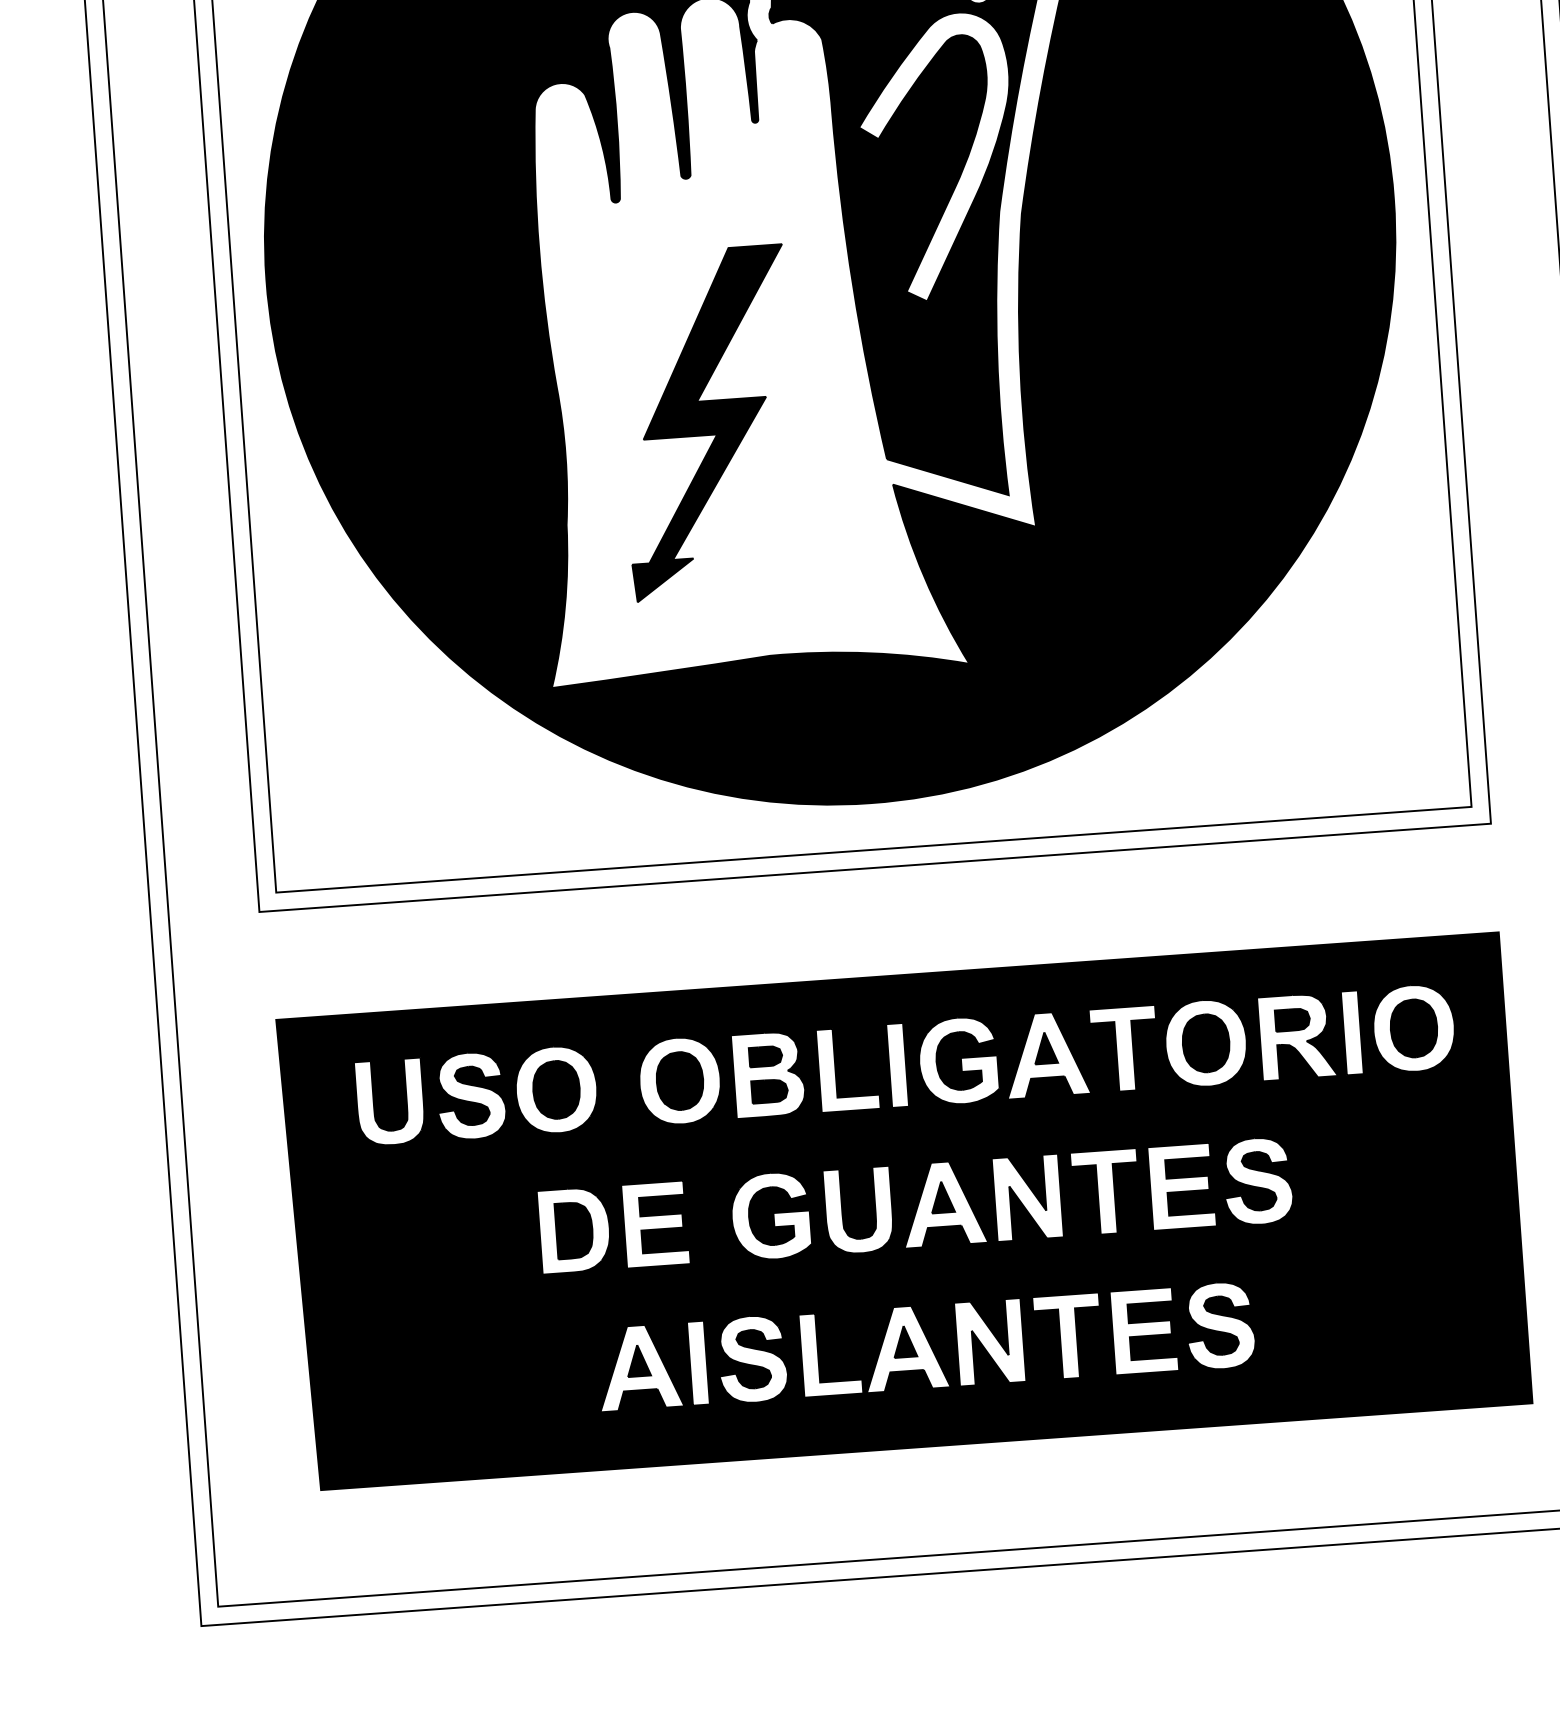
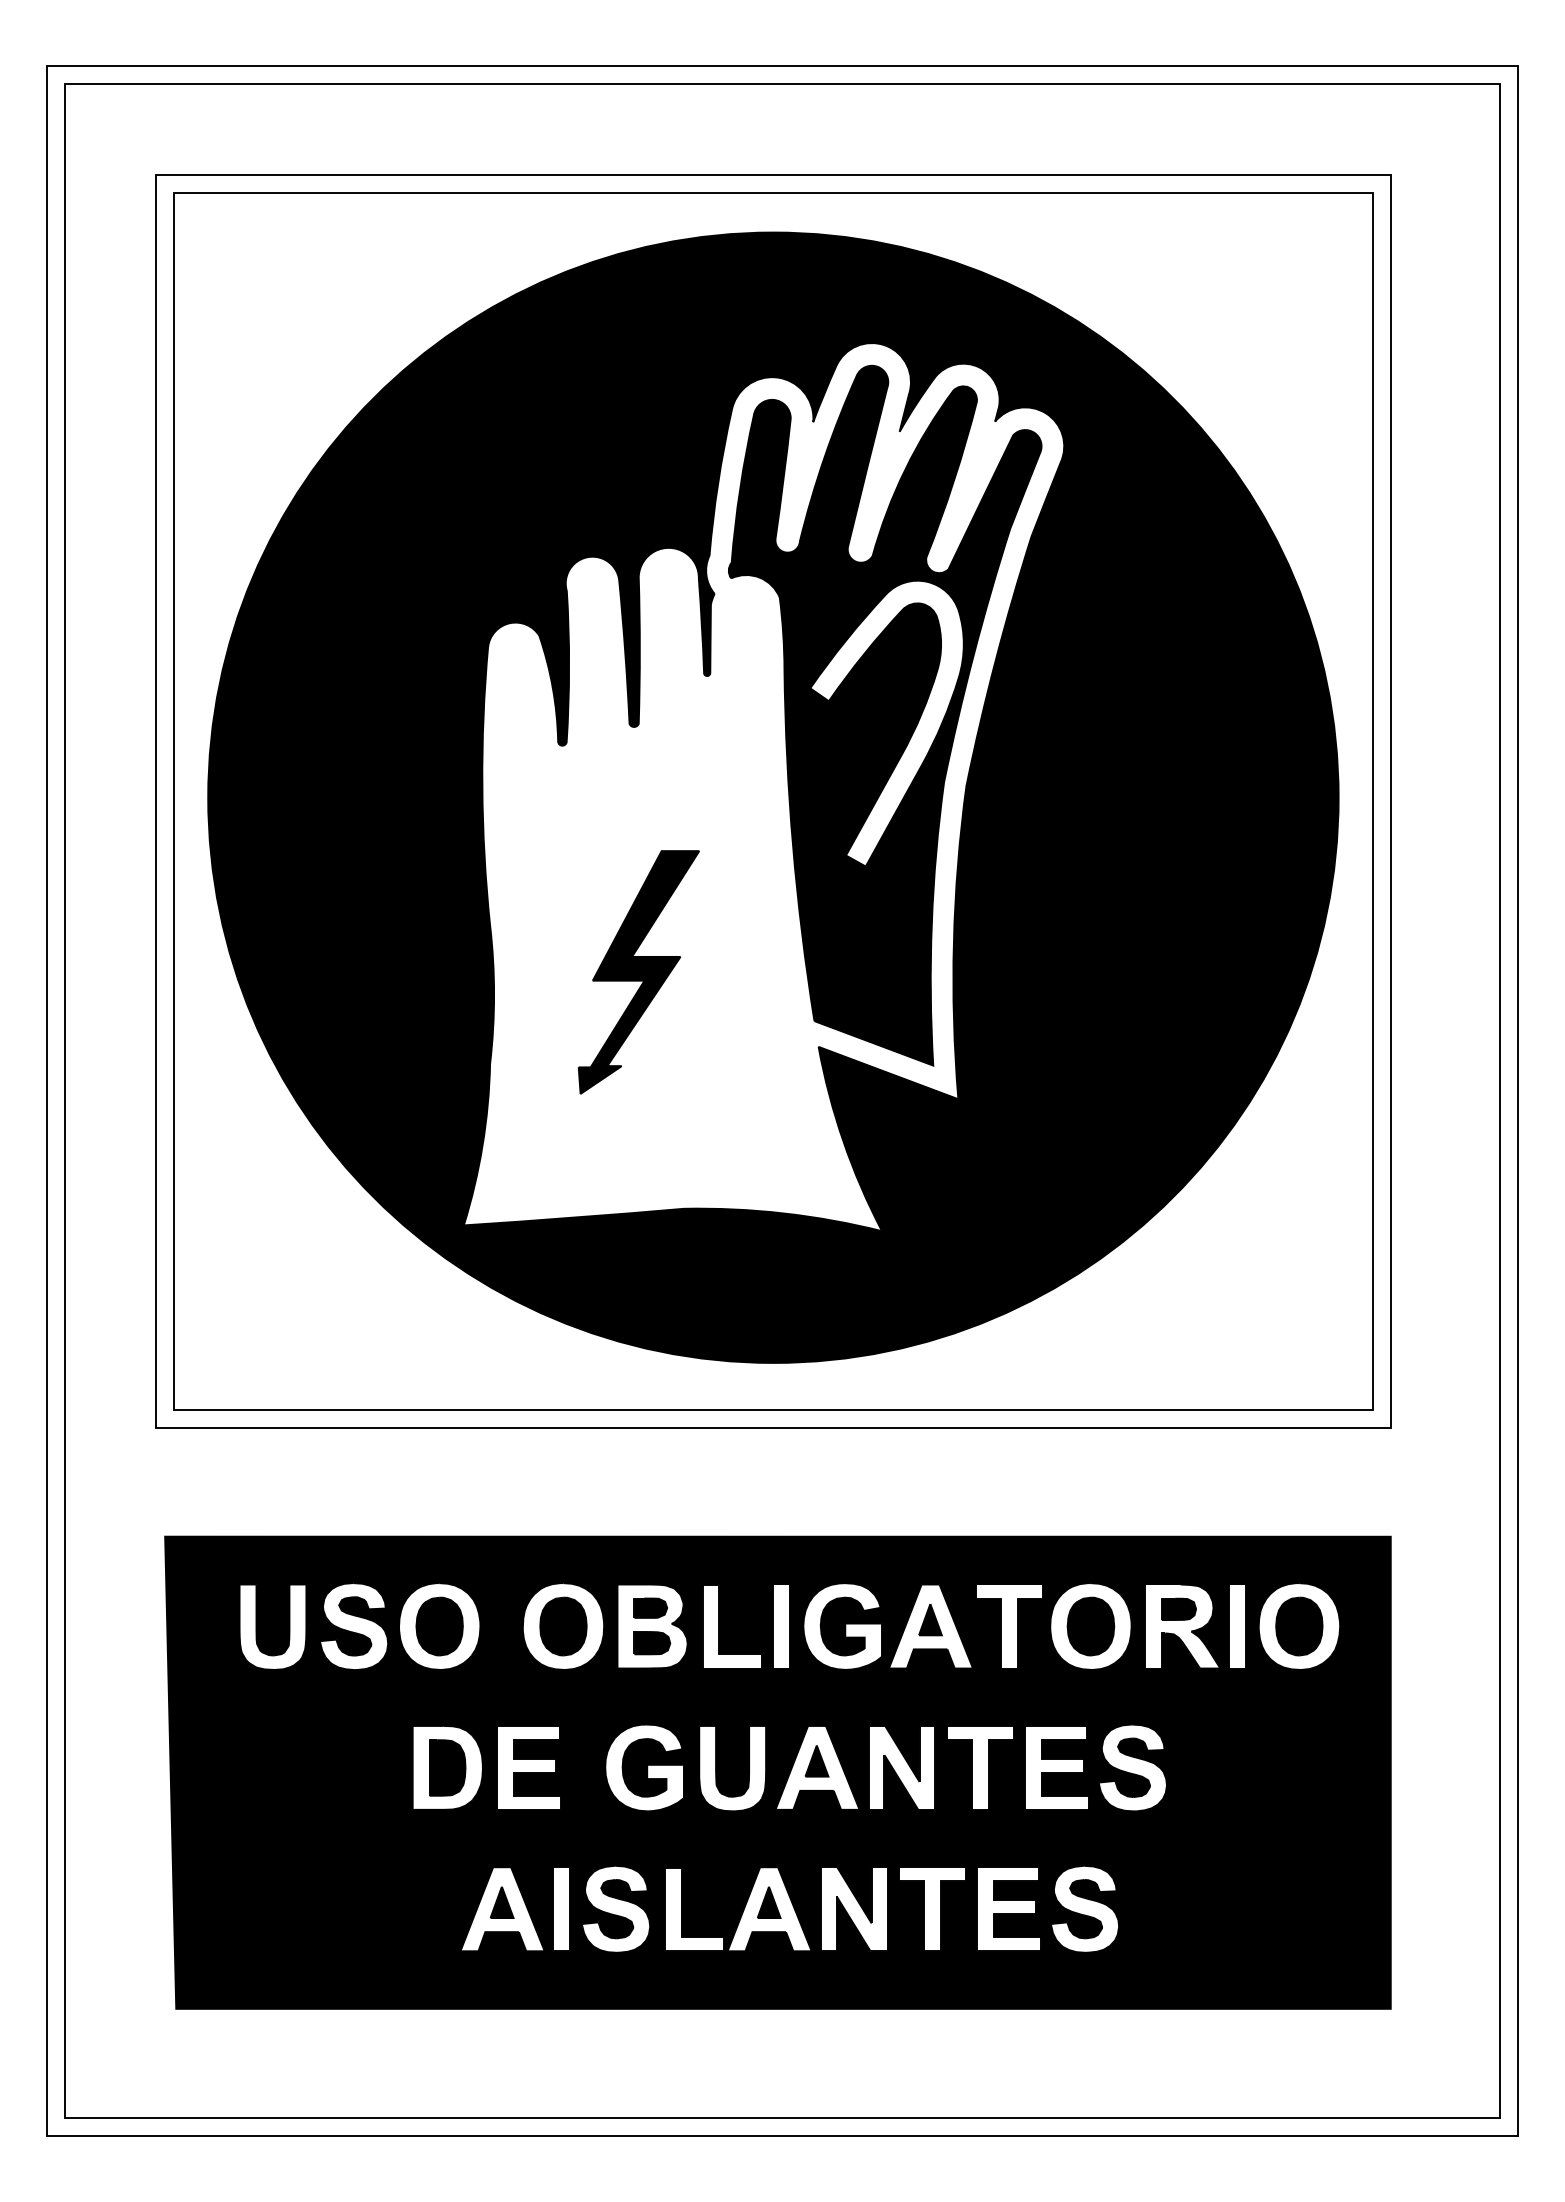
part: (708, 423) -> (638, 972), size x0.7

